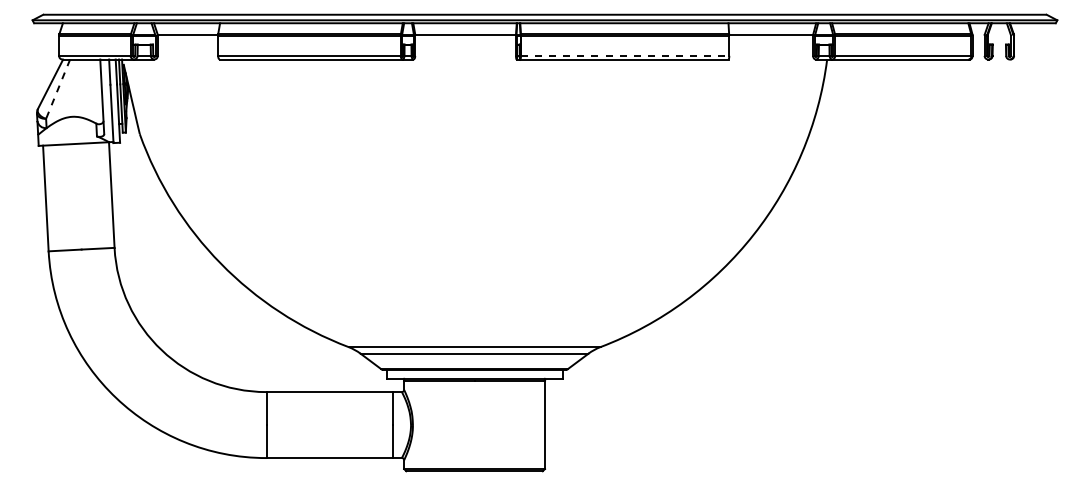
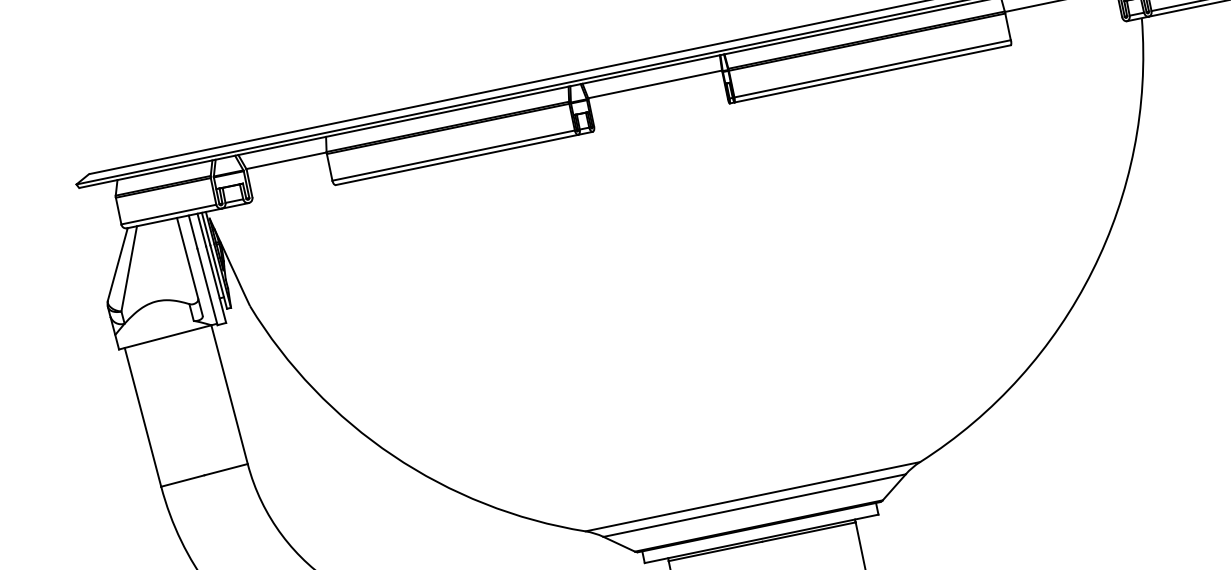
line: (625, 55) -> (873, 68), dashed -> solid
line: (58, 89) -> (129, 269), dashed -> solid

